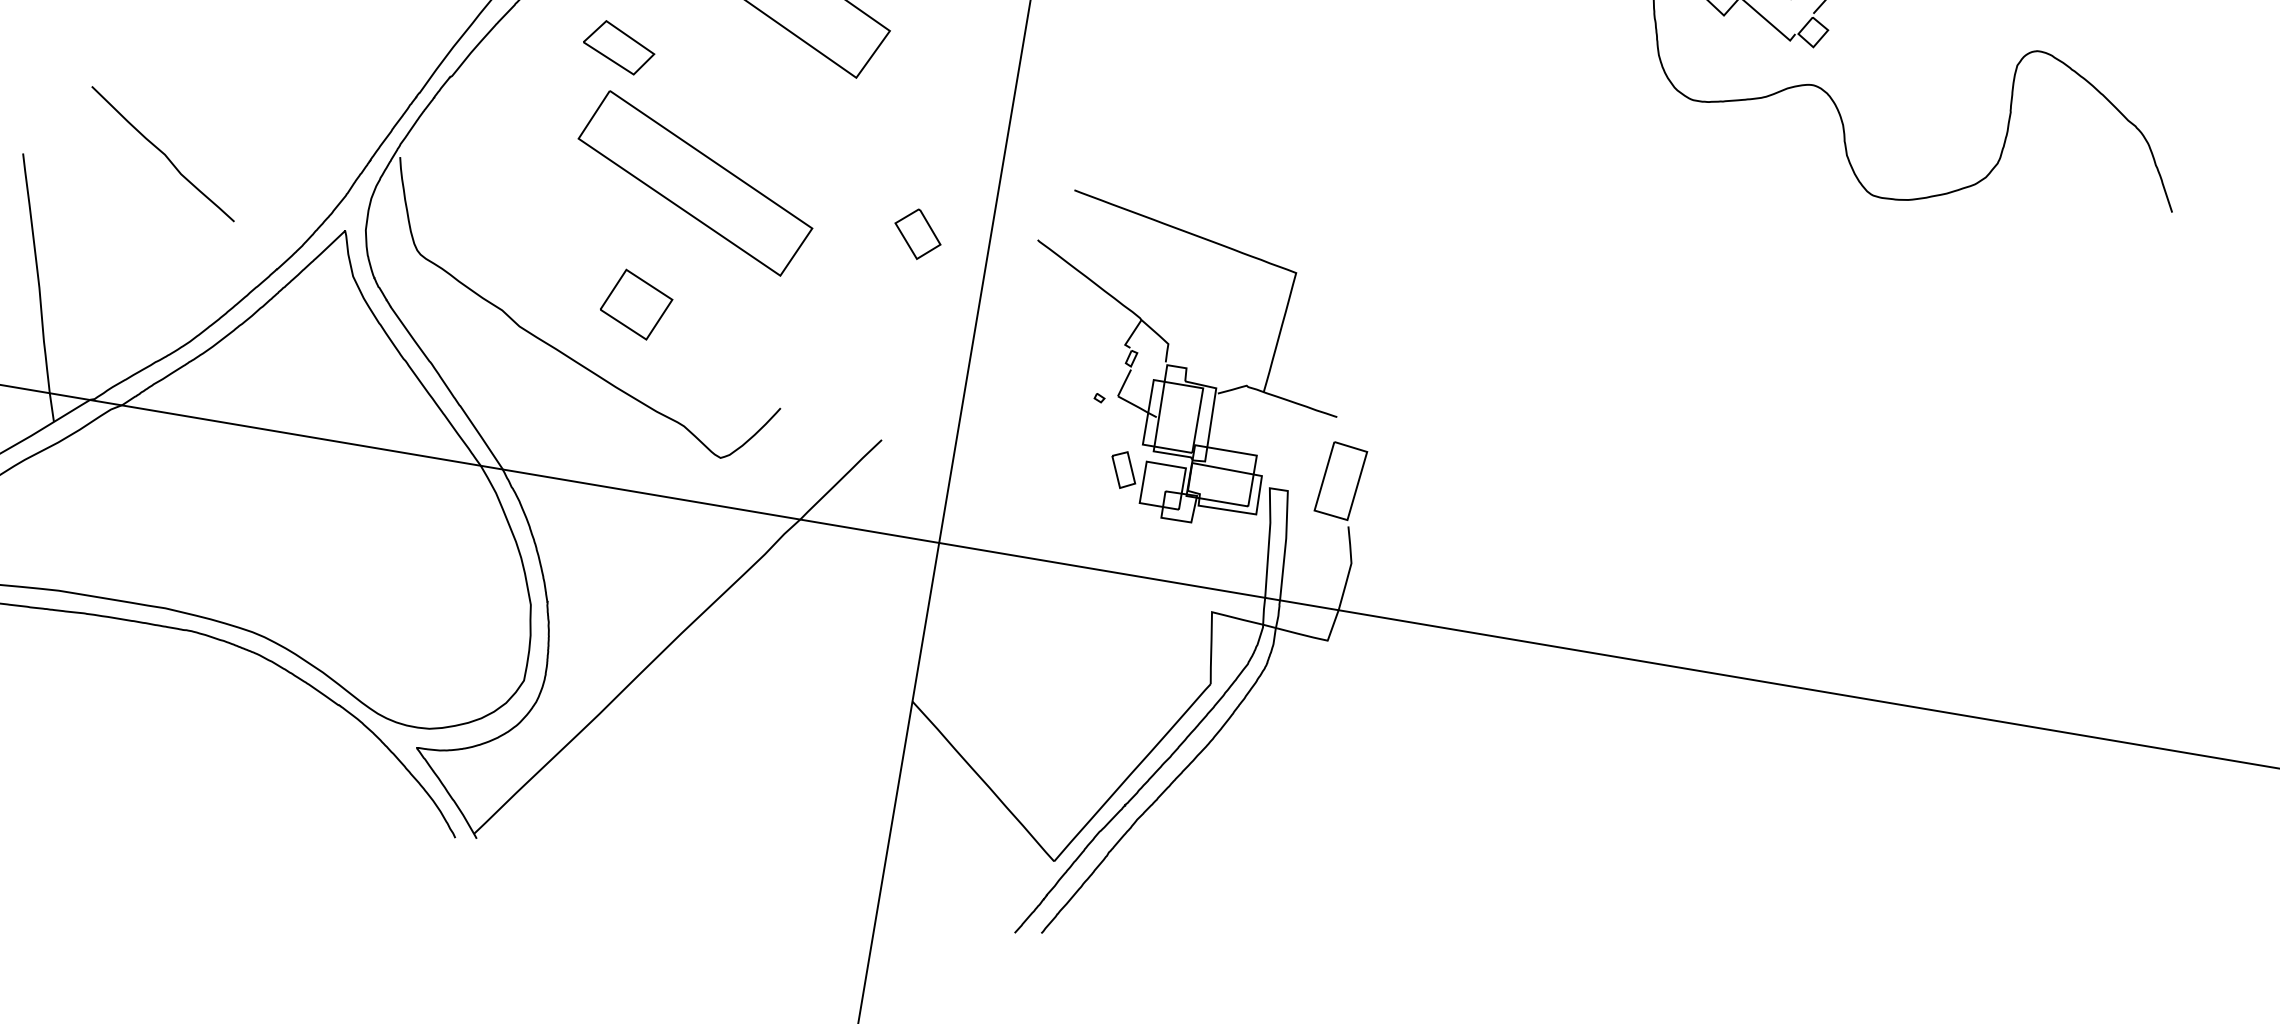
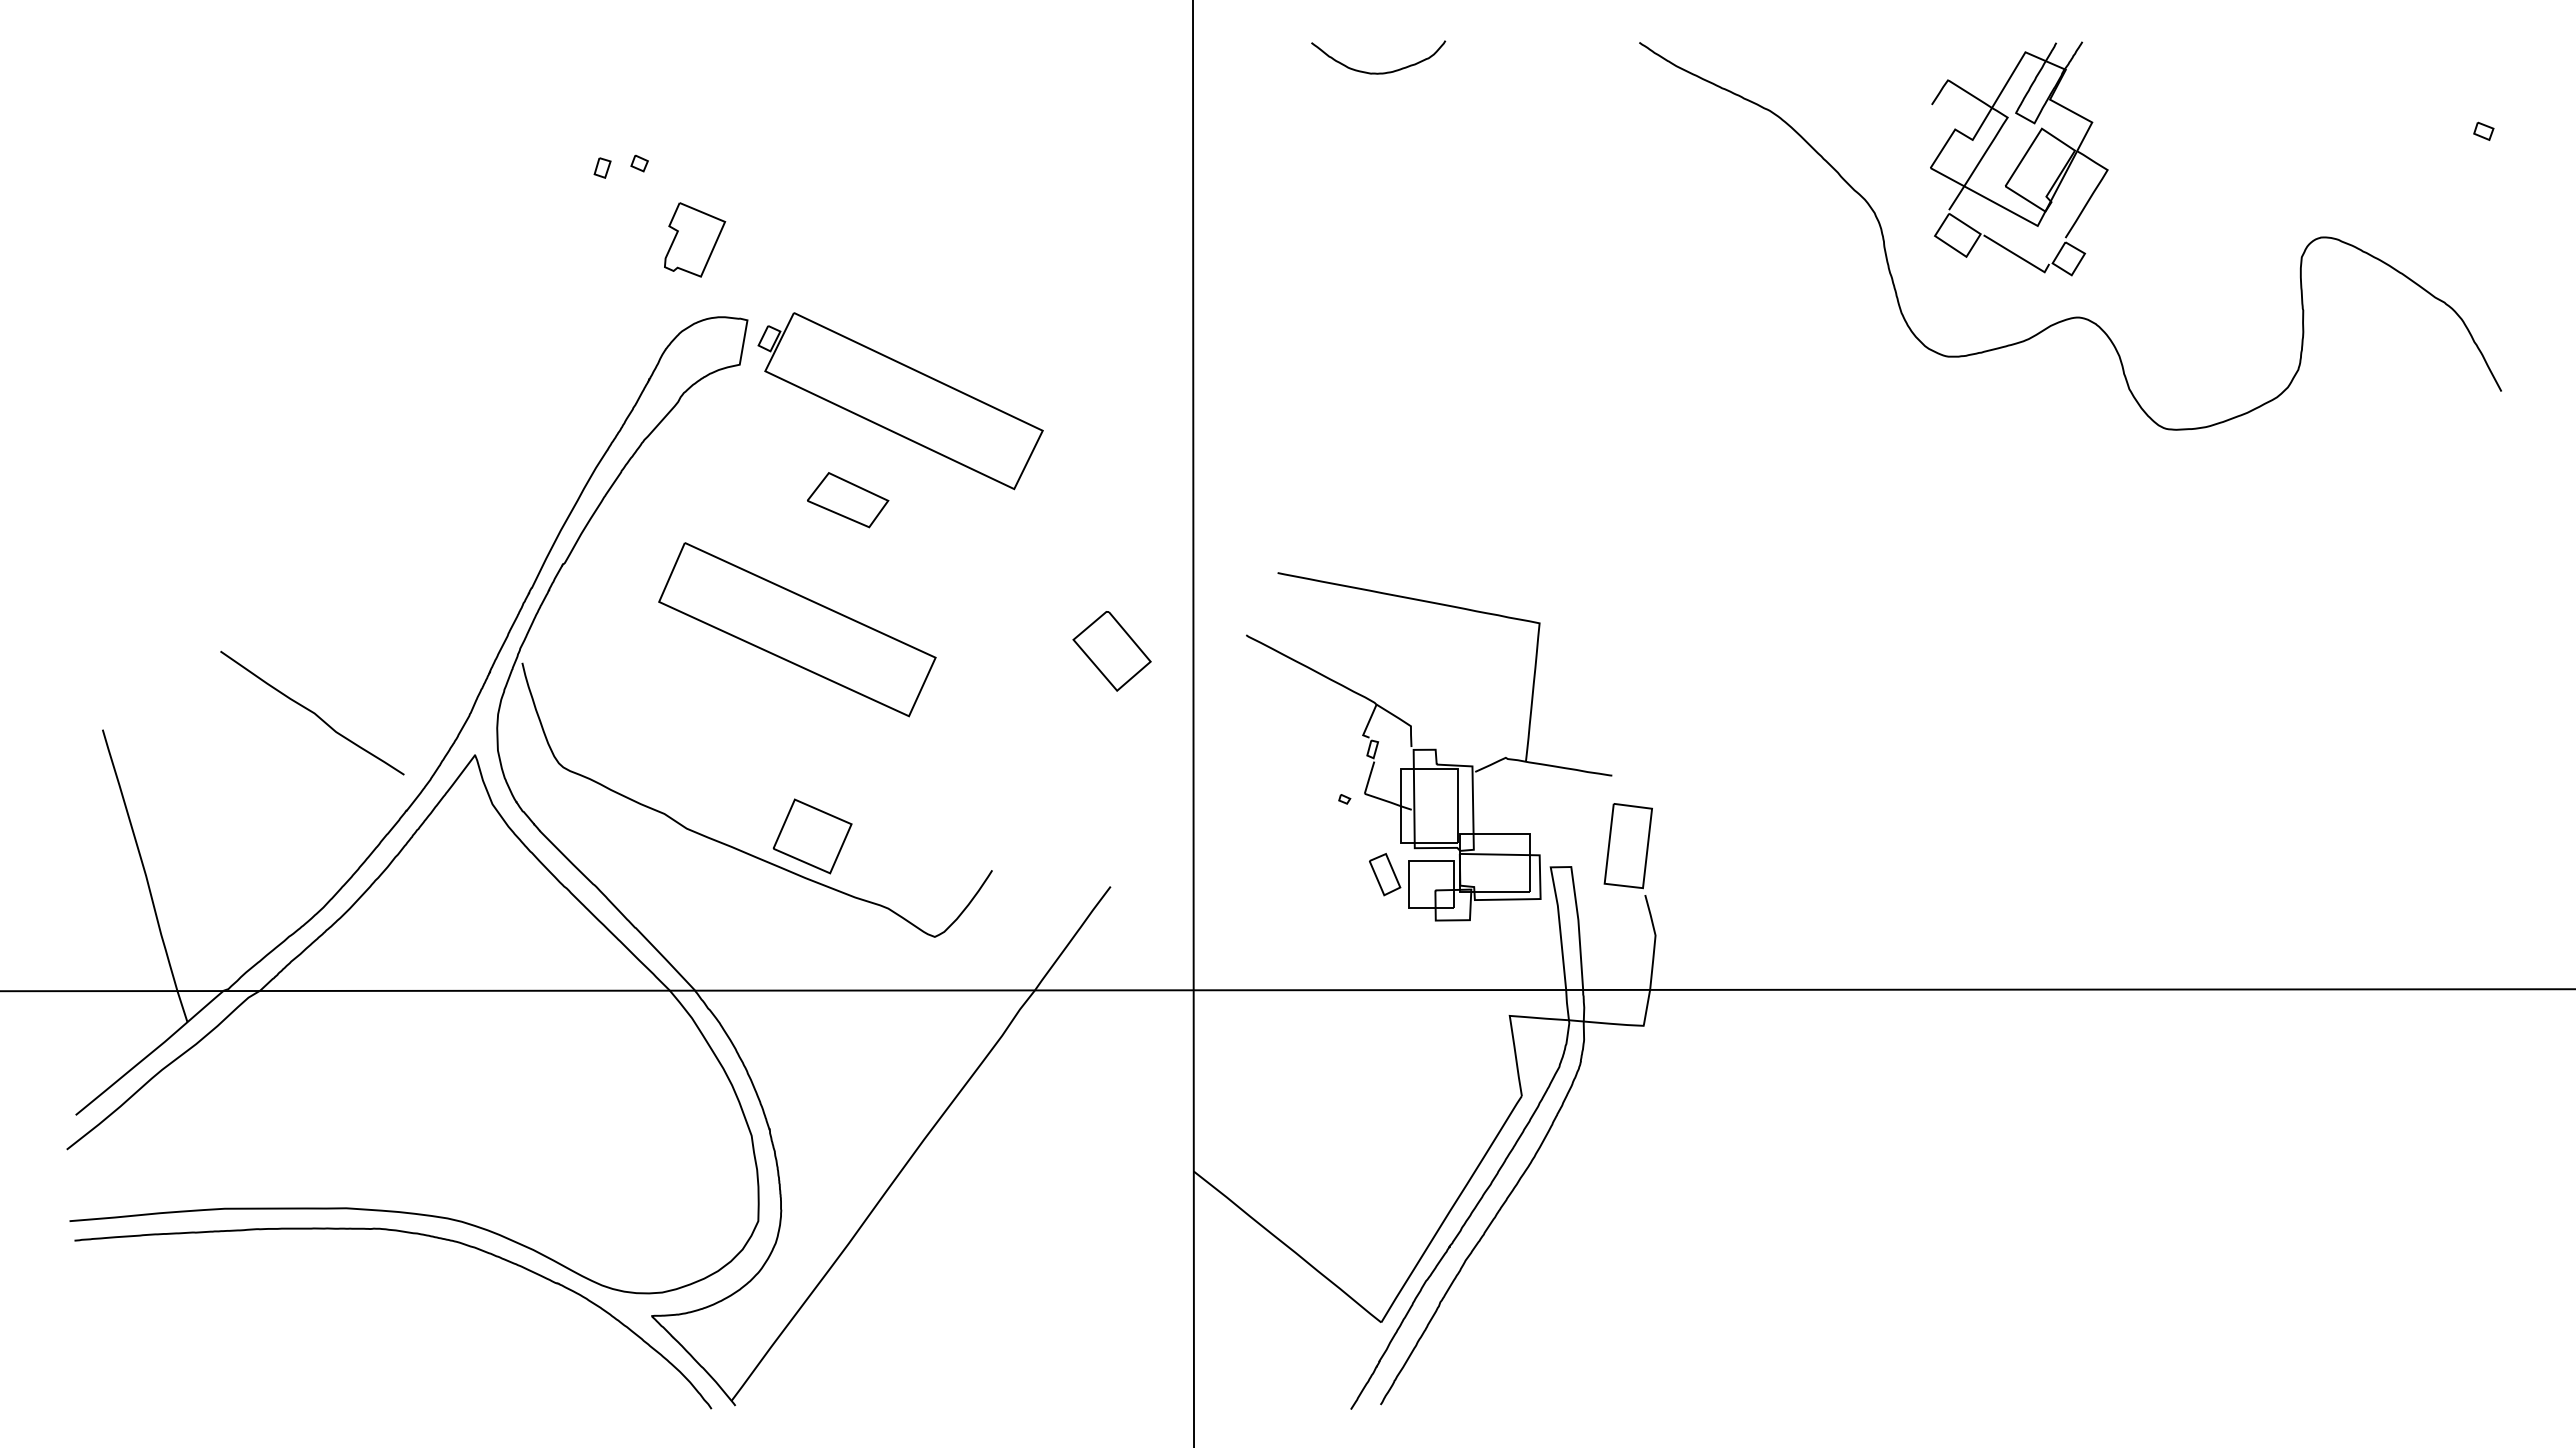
part: (619, 48) -> (848, 500), moved
curve: (163, 153) -> (312, 712), moved
part: (695, 183) -> (797, 629), moved
part: (917, 234) -> (1111, 651), size x1.43
part: (636, 304) -> (812, 836), moved

